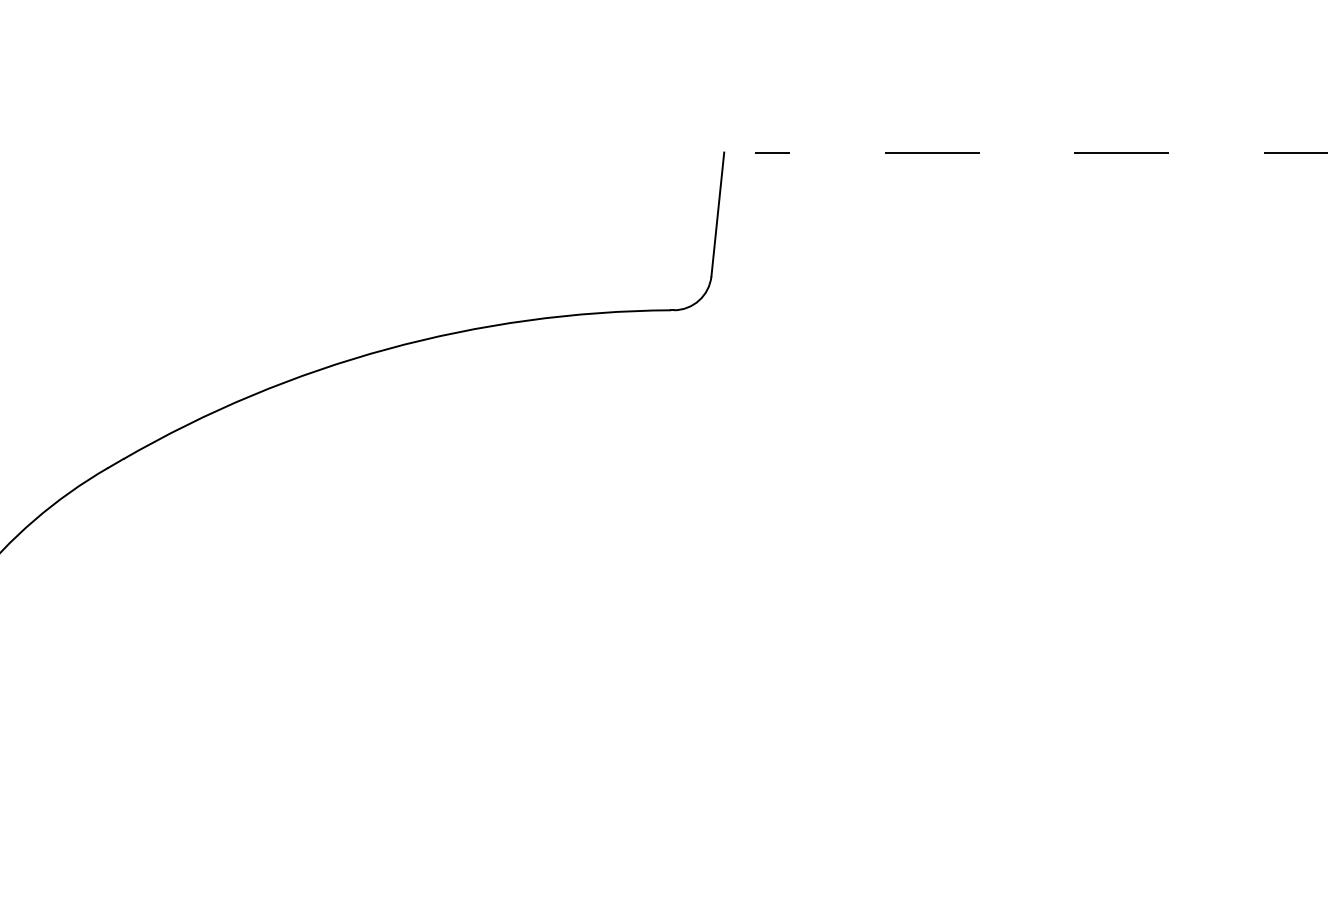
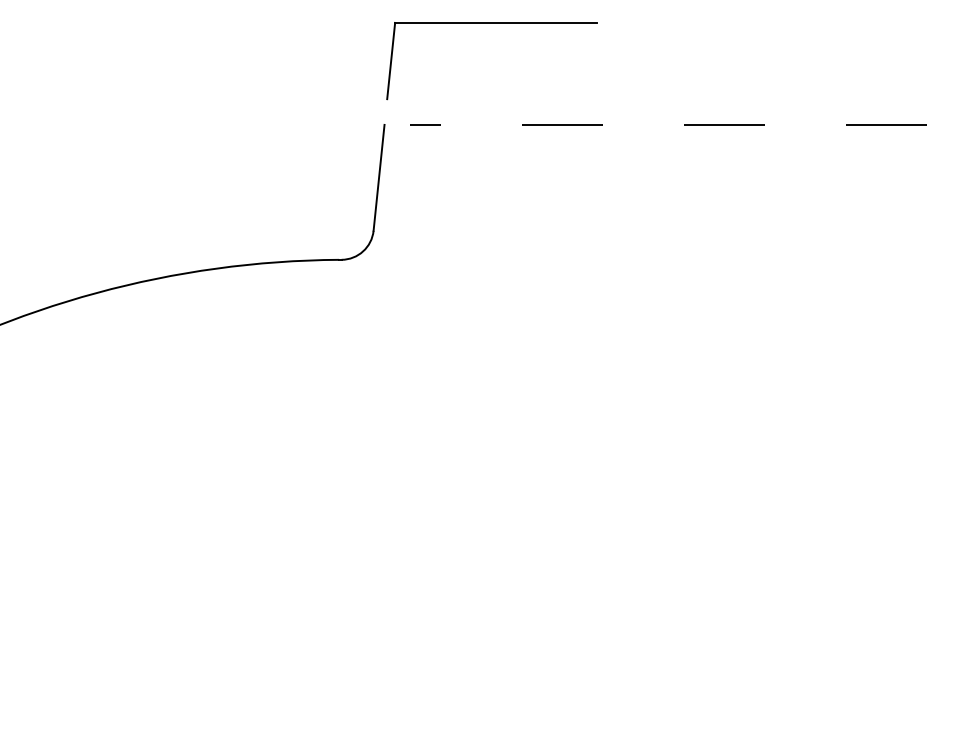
part: (849, 33) -> (491, 23), added

